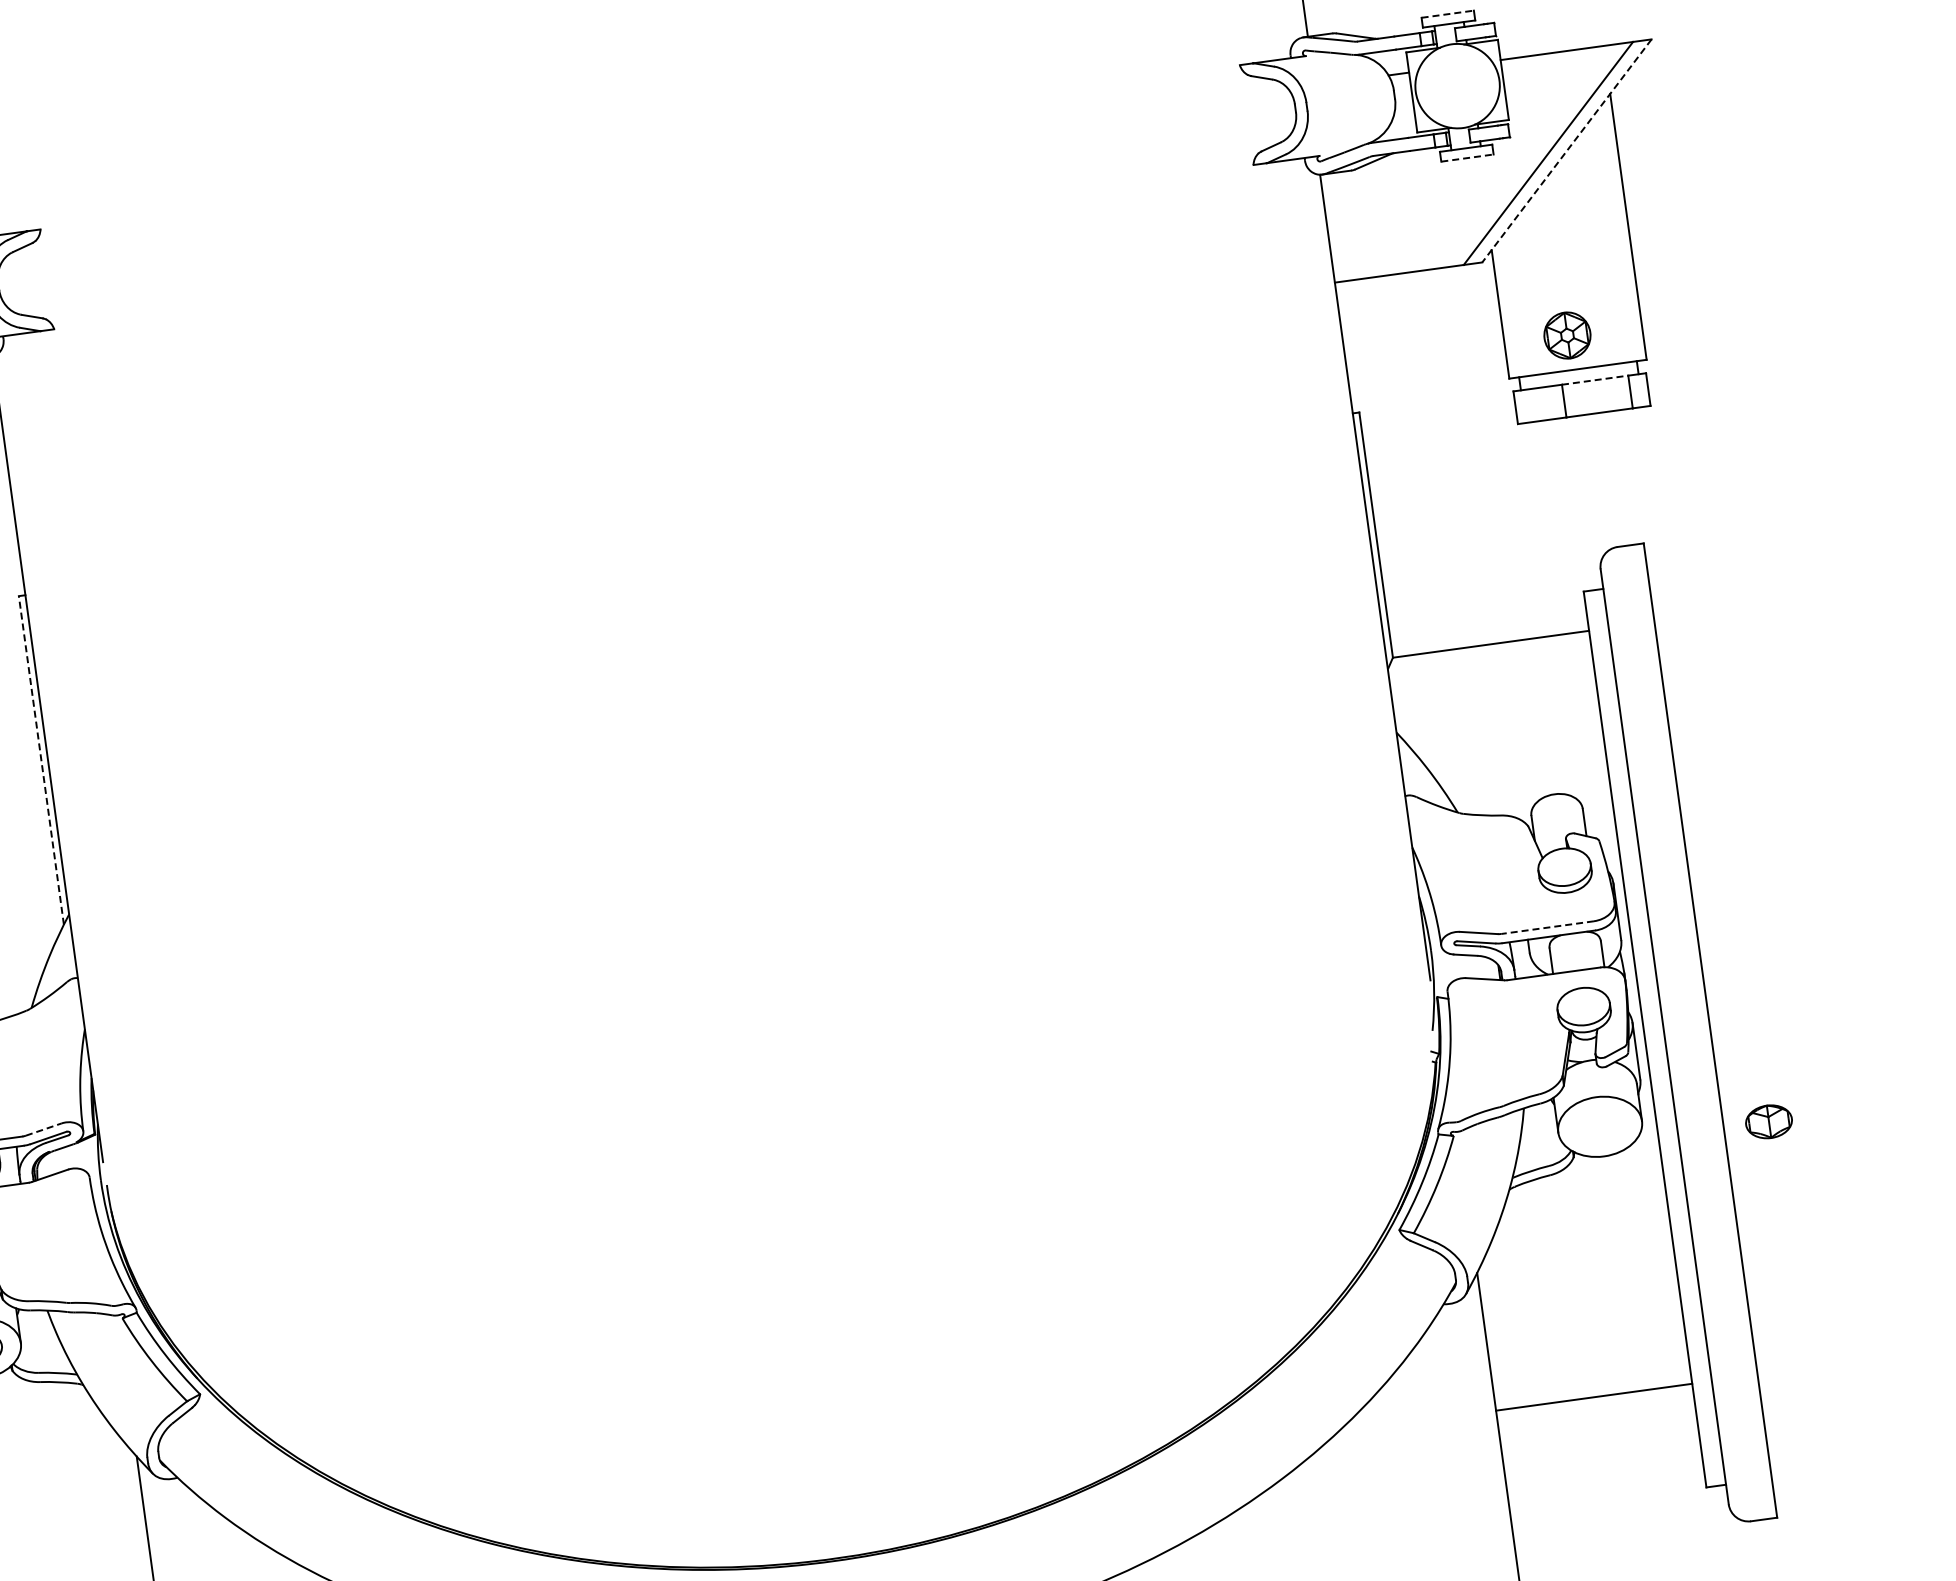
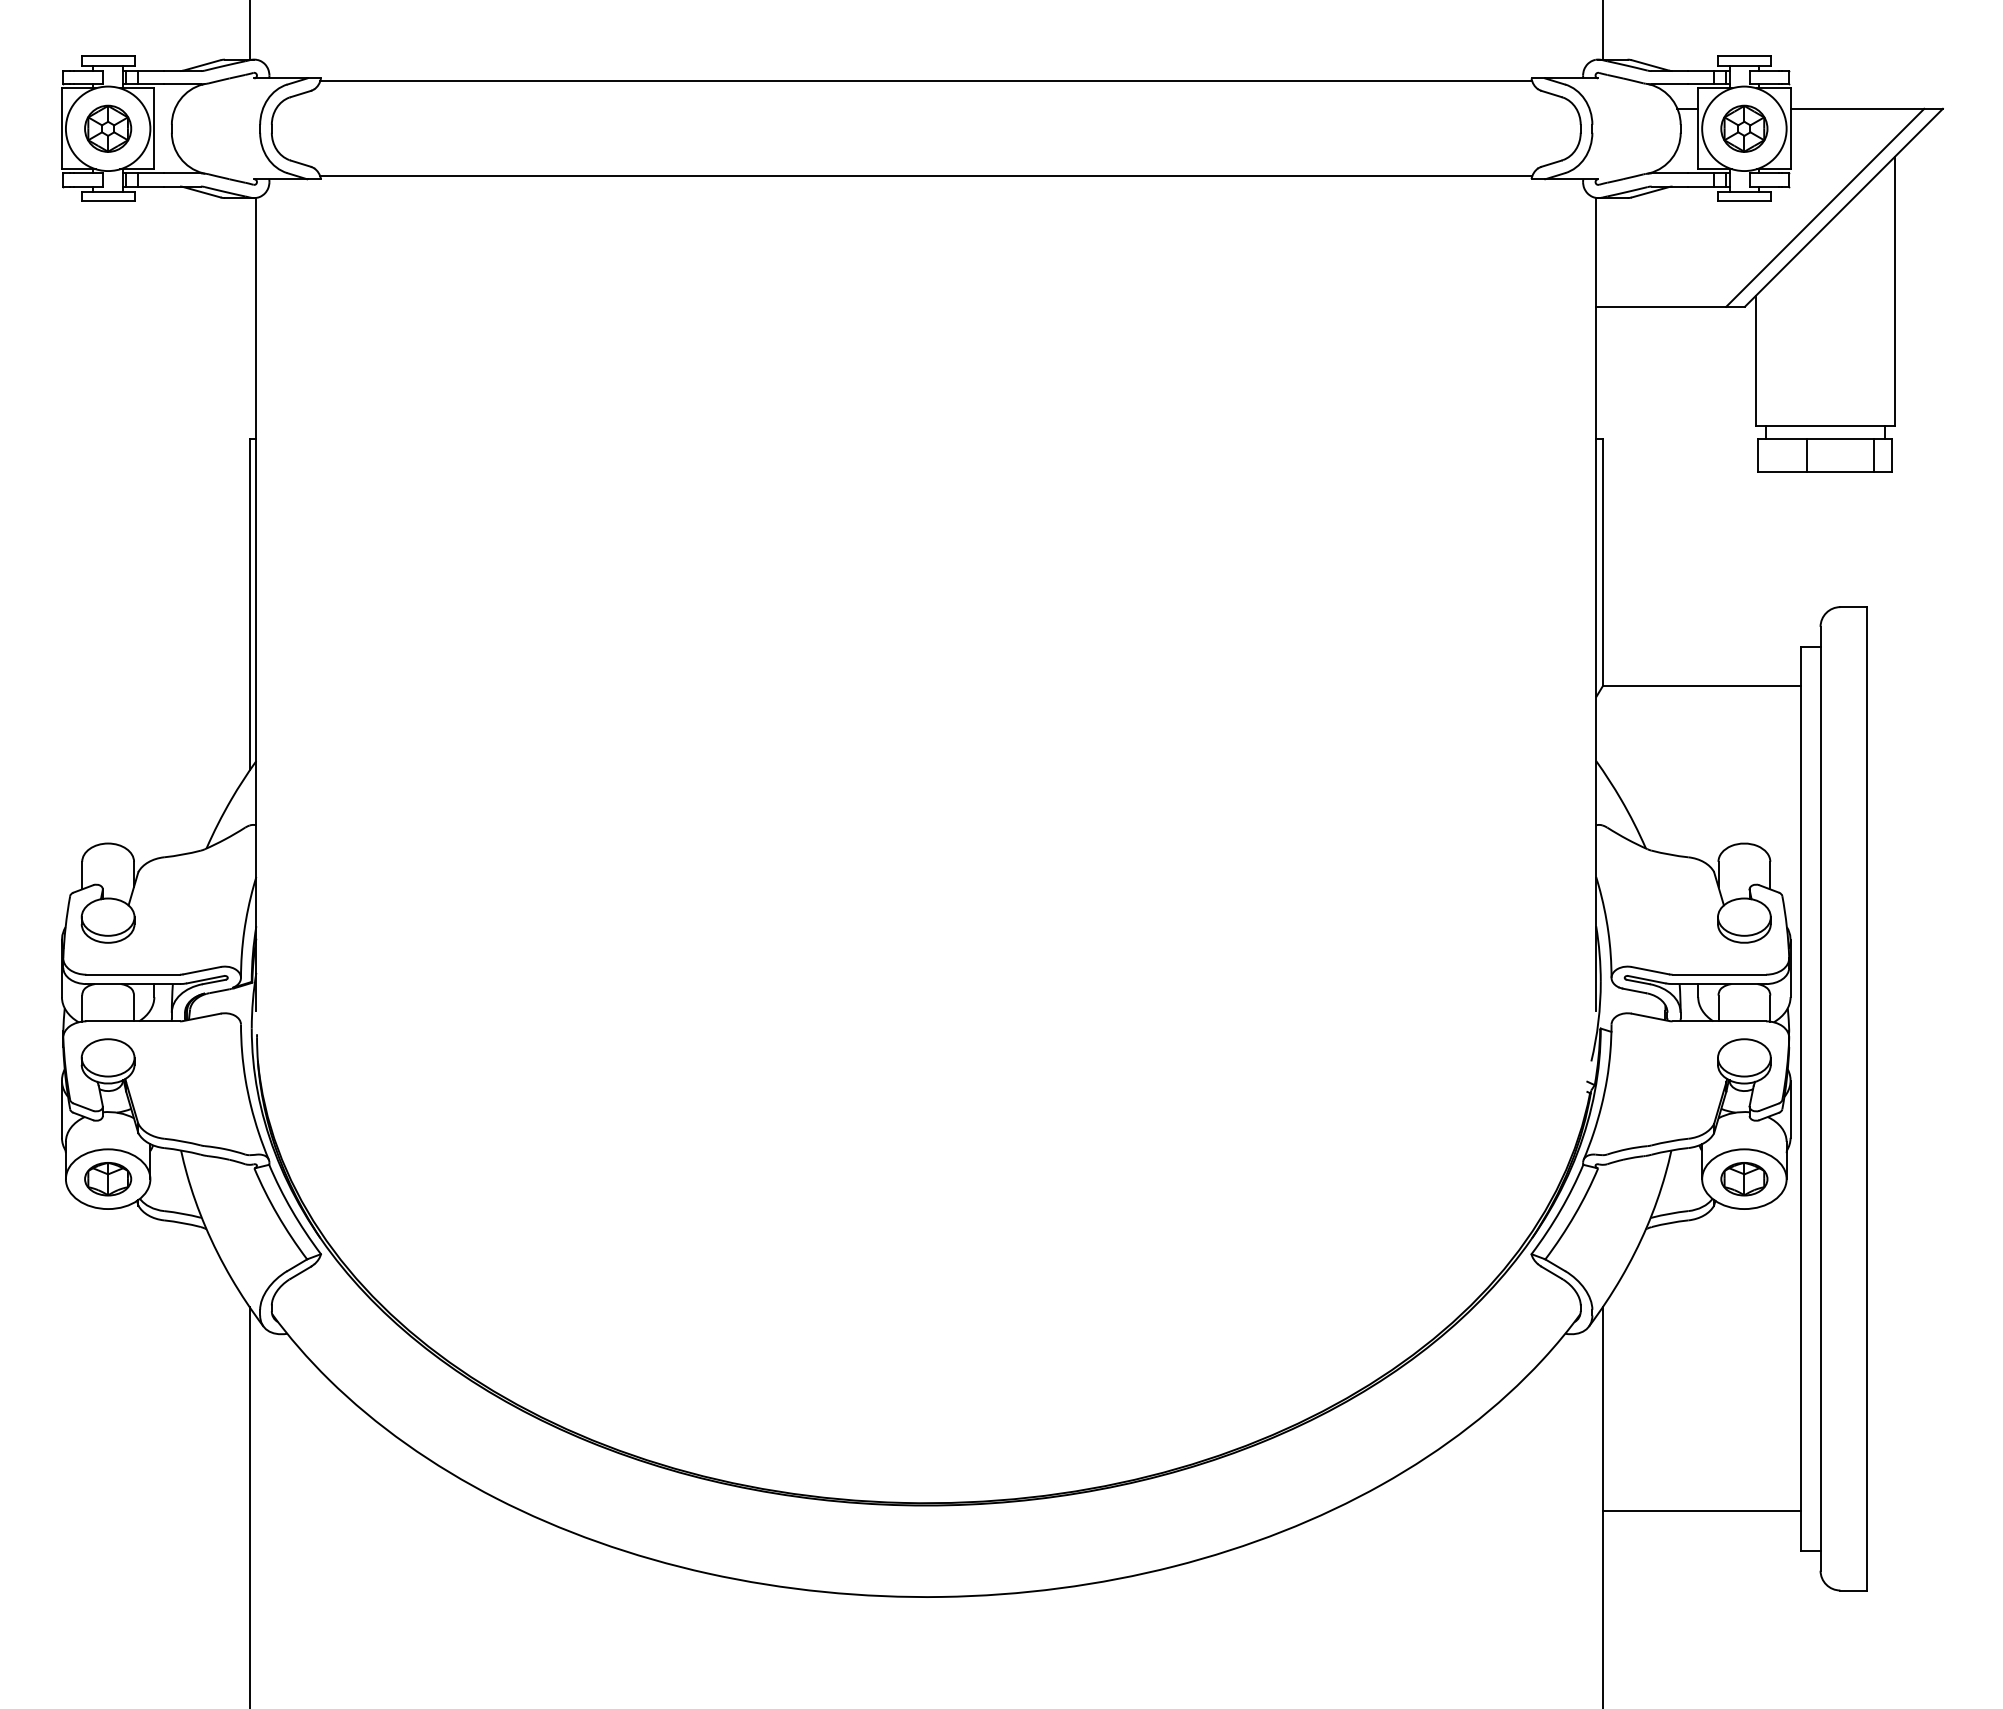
line: (1447, 14) -> (1744, 56), dashed -> solid
line: (640, 150) -> (926, 81), added
line: (1566, 151) -> (1843, 208), dashed -> solid
line: (1467, 158) -> (1744, 201), dashed -> solid
line: (653, 244) -> (926, 176), added
part: (1567, 335) -> (1744, 128), moved
line: (1595, 379) -> (1841, 438), dashed -> solid
line: (41, 760) -> (249, 604), dashed -> solid
line: (1547, 927) -> (1719, 974), dashed -> solid
part: (1769, 1122) -> (1744, 1179), moved
line: (44, 1129) -> (202, 970), dashed -> solid
line: (1593, 1397) -> (1701, 1511), moved

